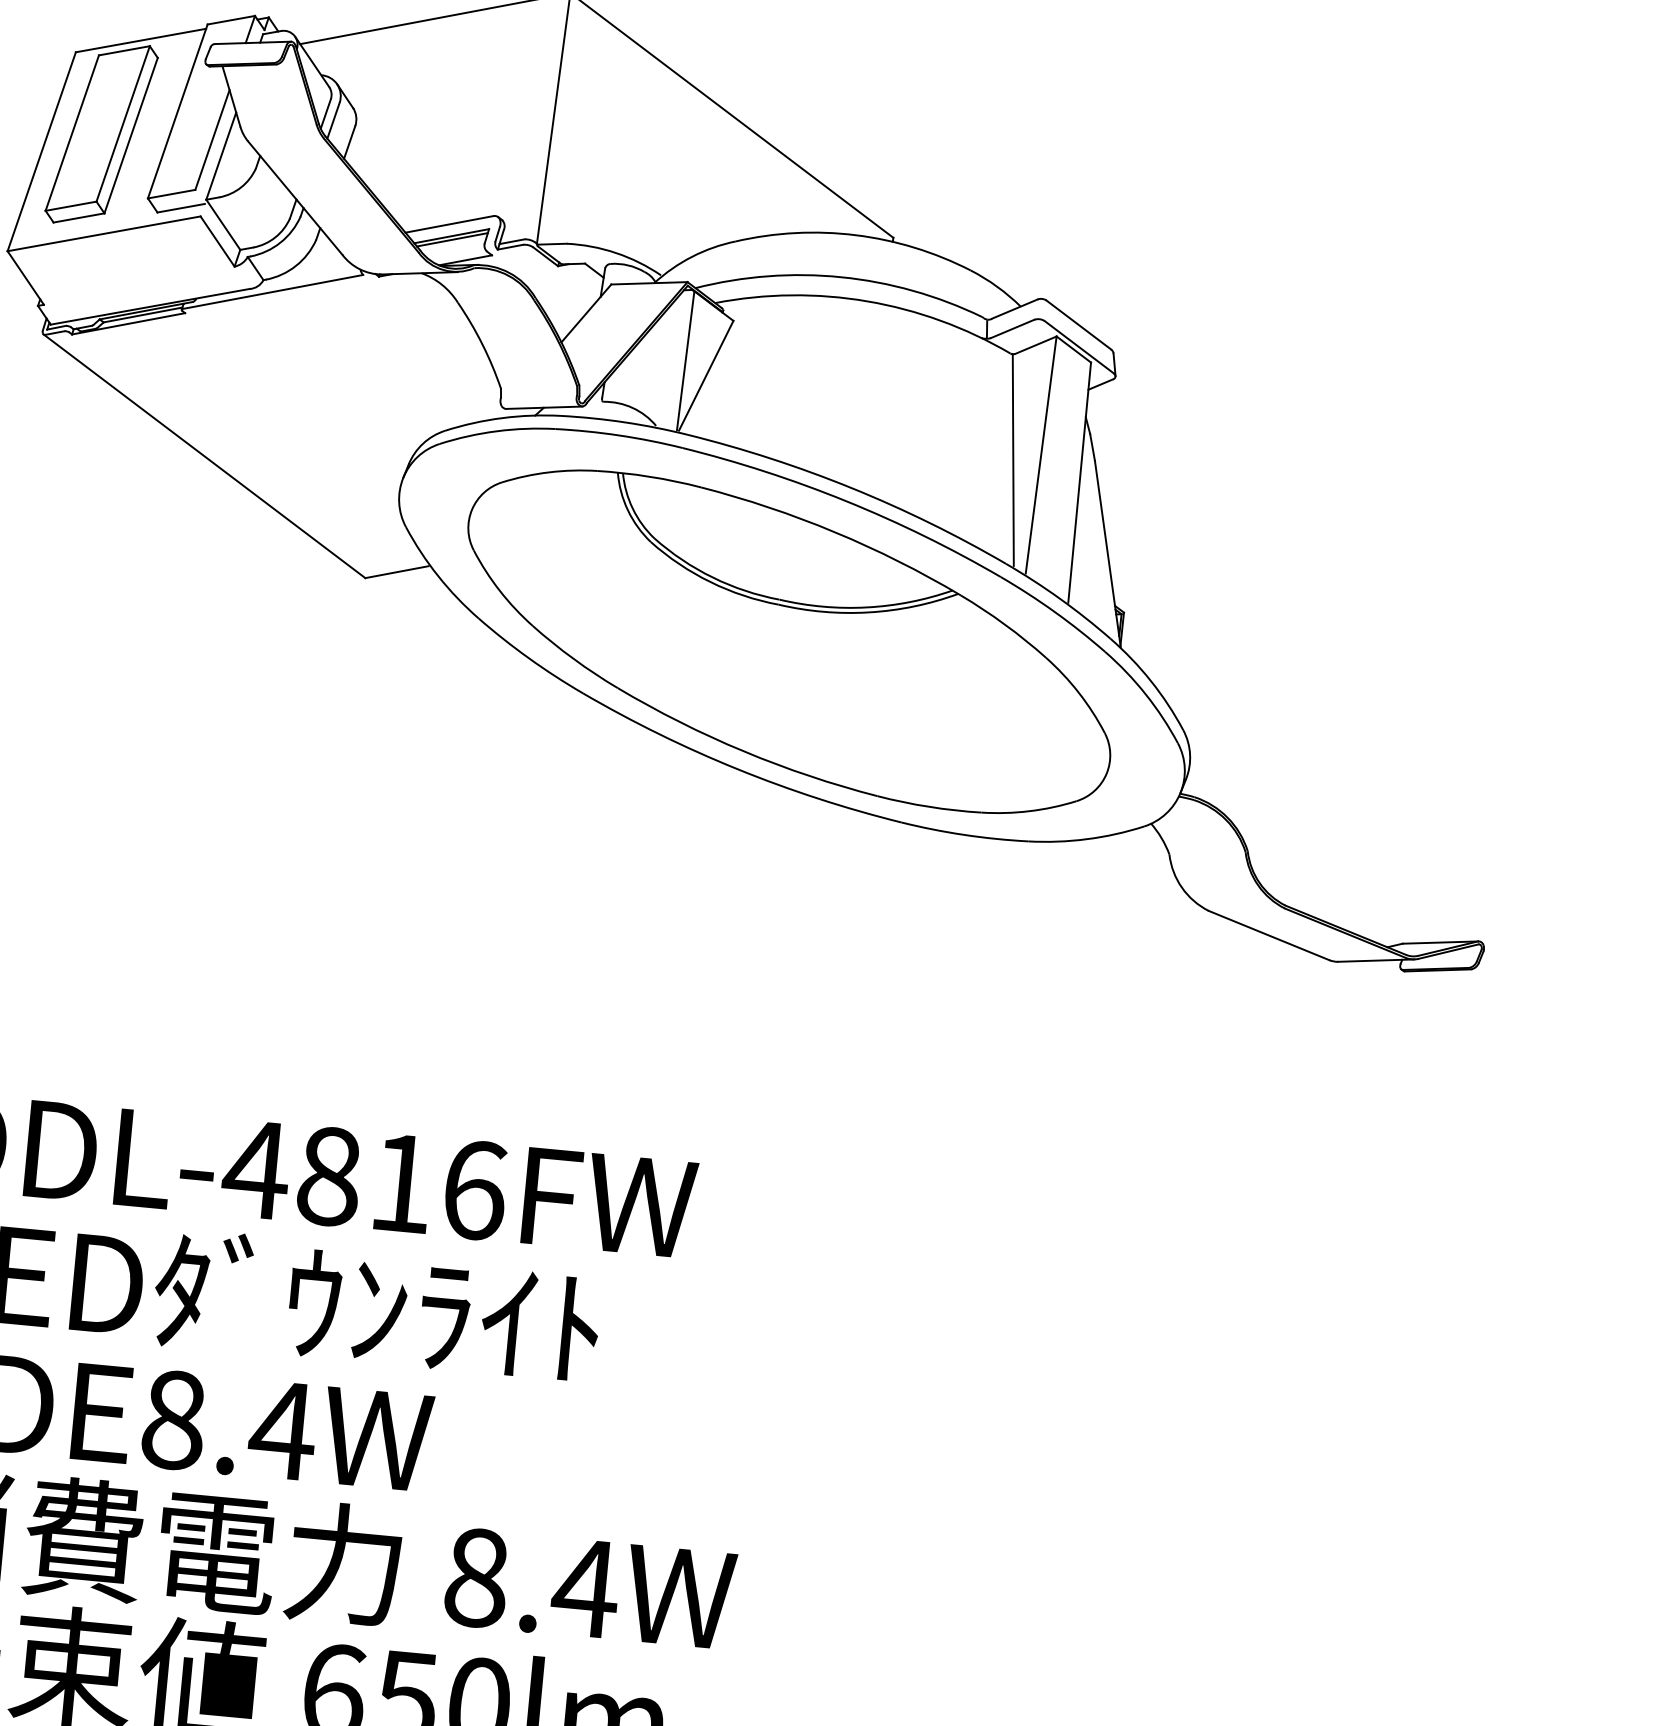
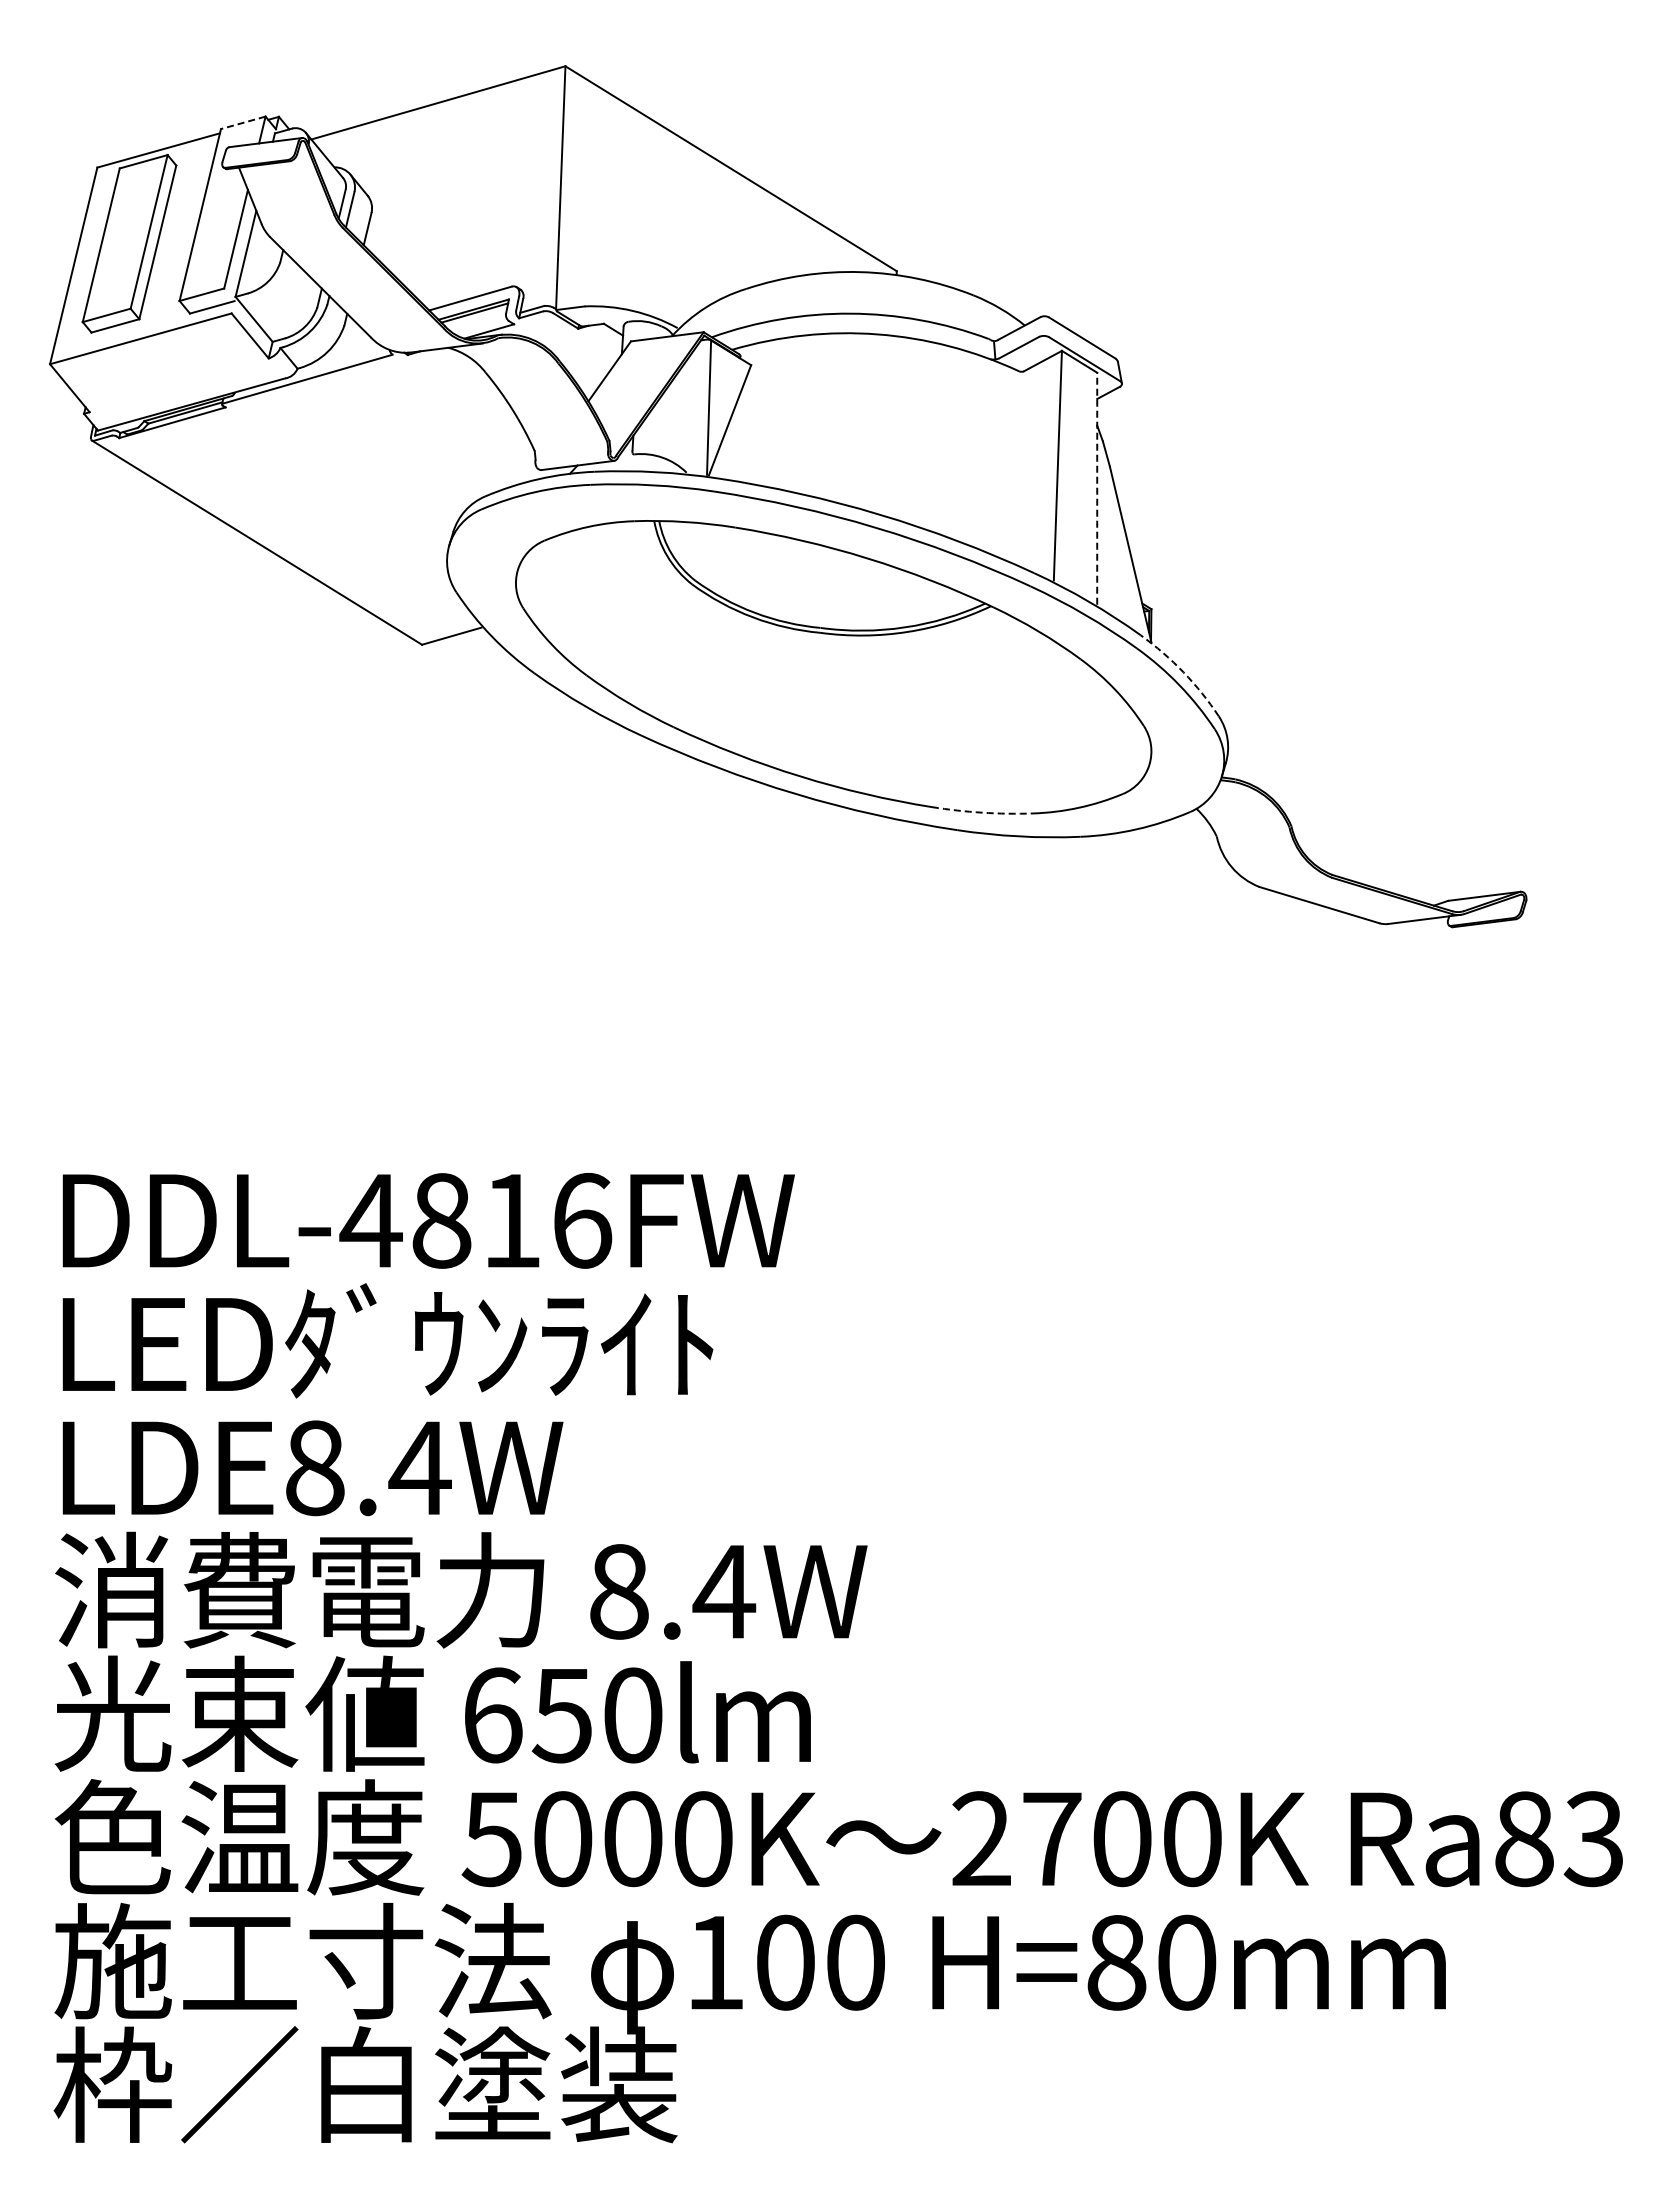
line: (230, 19) -> (242, 122), solid -> dashed
line: (1013, 459) -> (1031, 472), removed
line: (1079, 482) -> (1097, 488), solid -> dashed
arc: (1151, 681) -> (1183, 672), solid -> dashed
arc: (929, 806) -> (982, 812), solid -> dashed

